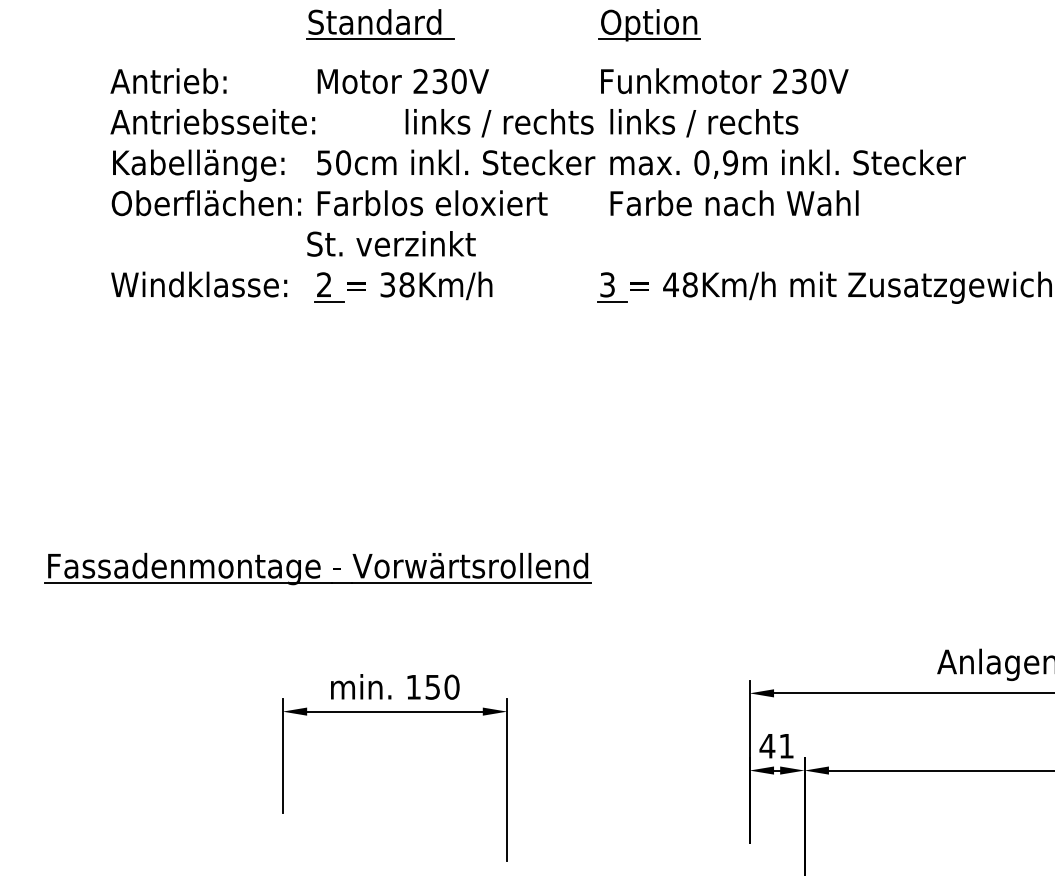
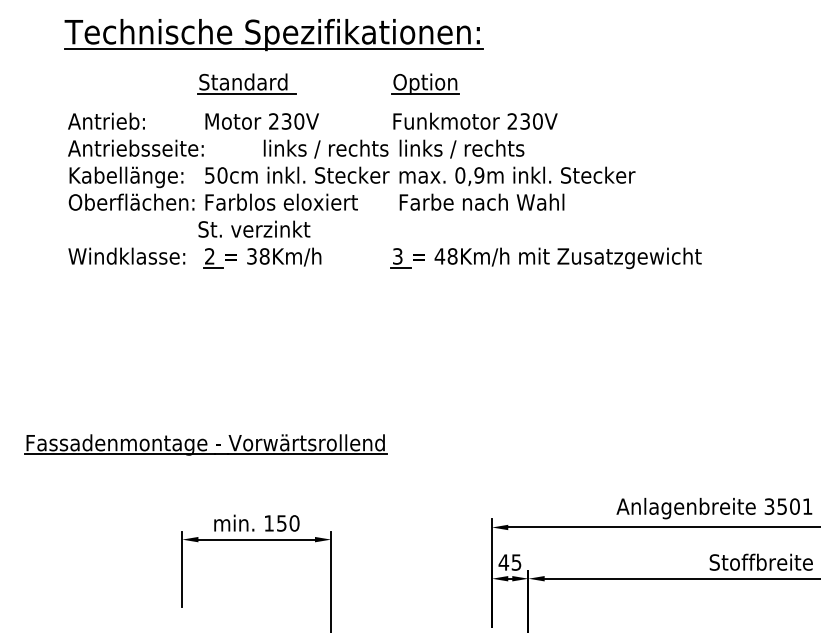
text: (786, 746) -> (516, 562), 41 -> 45

